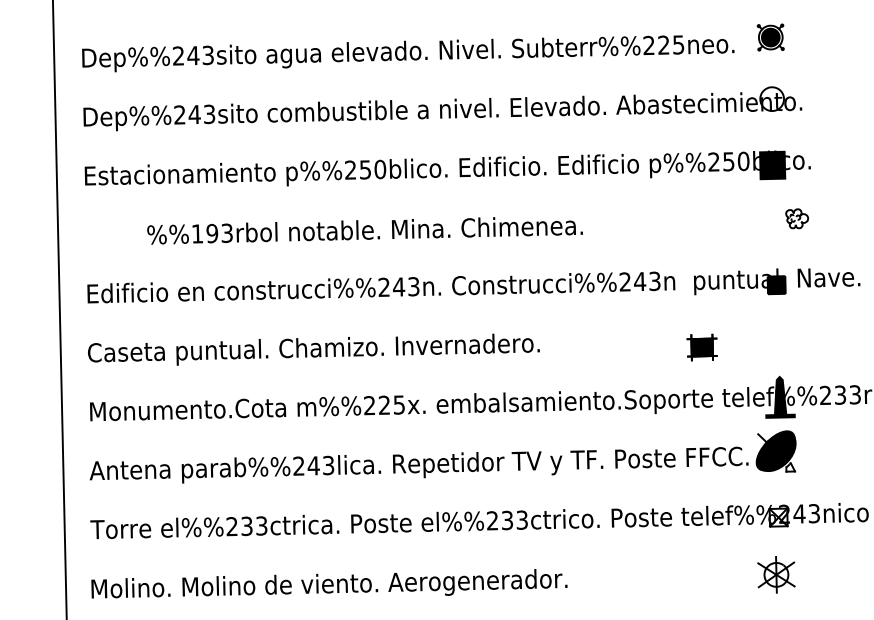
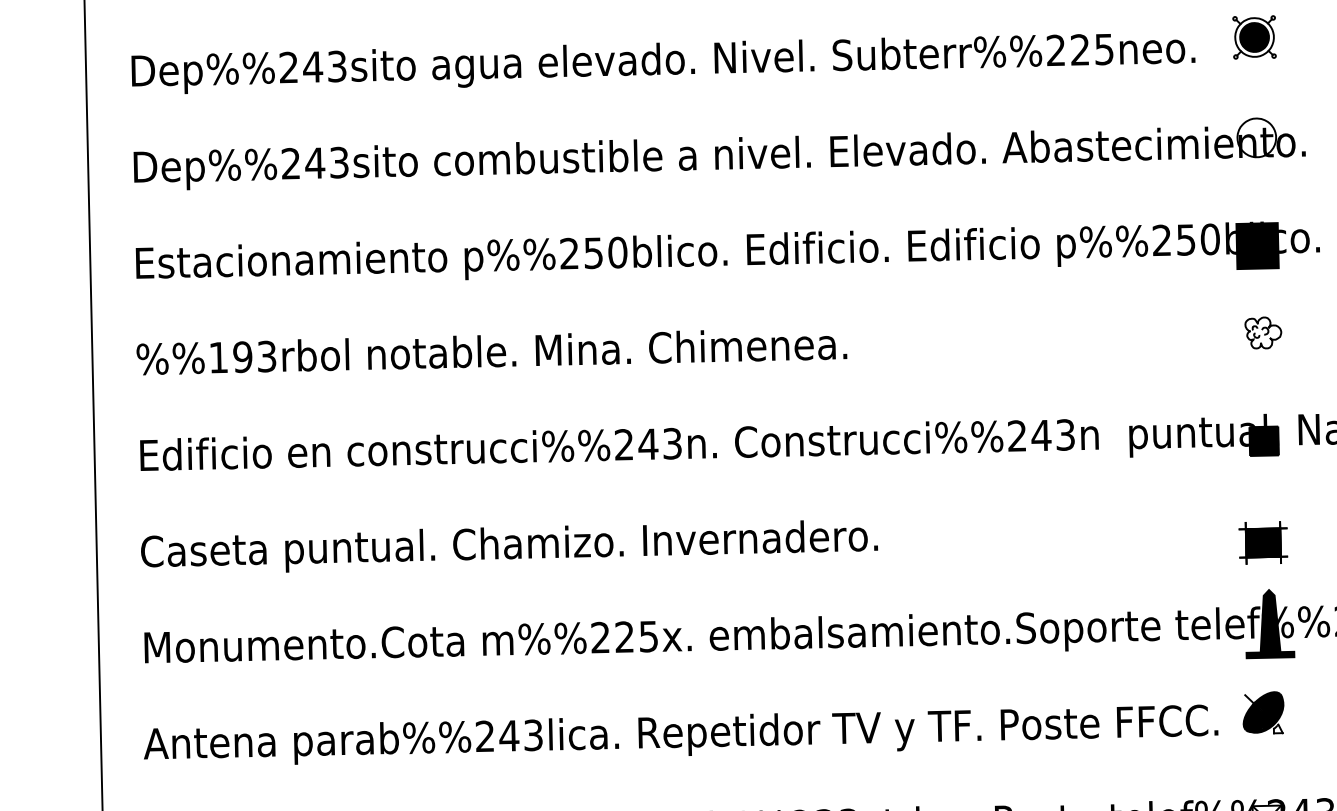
part: (797, 218) -> (1263, 332), moved
text: (364, 230) -> (490, 352), moved
part: (701, 347) -> (1262, 542), moved
part: (776, 451) -> (1263, 712), size x0.62

